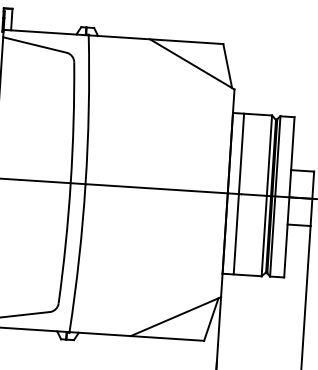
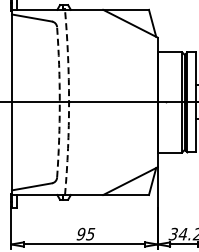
arc: (70, 183) -> (59, 102), solid -> dashed
arc: (86, 184) -> (69, 102), solid -> dashed
line: (238, 194) -> (164, 102), removed

